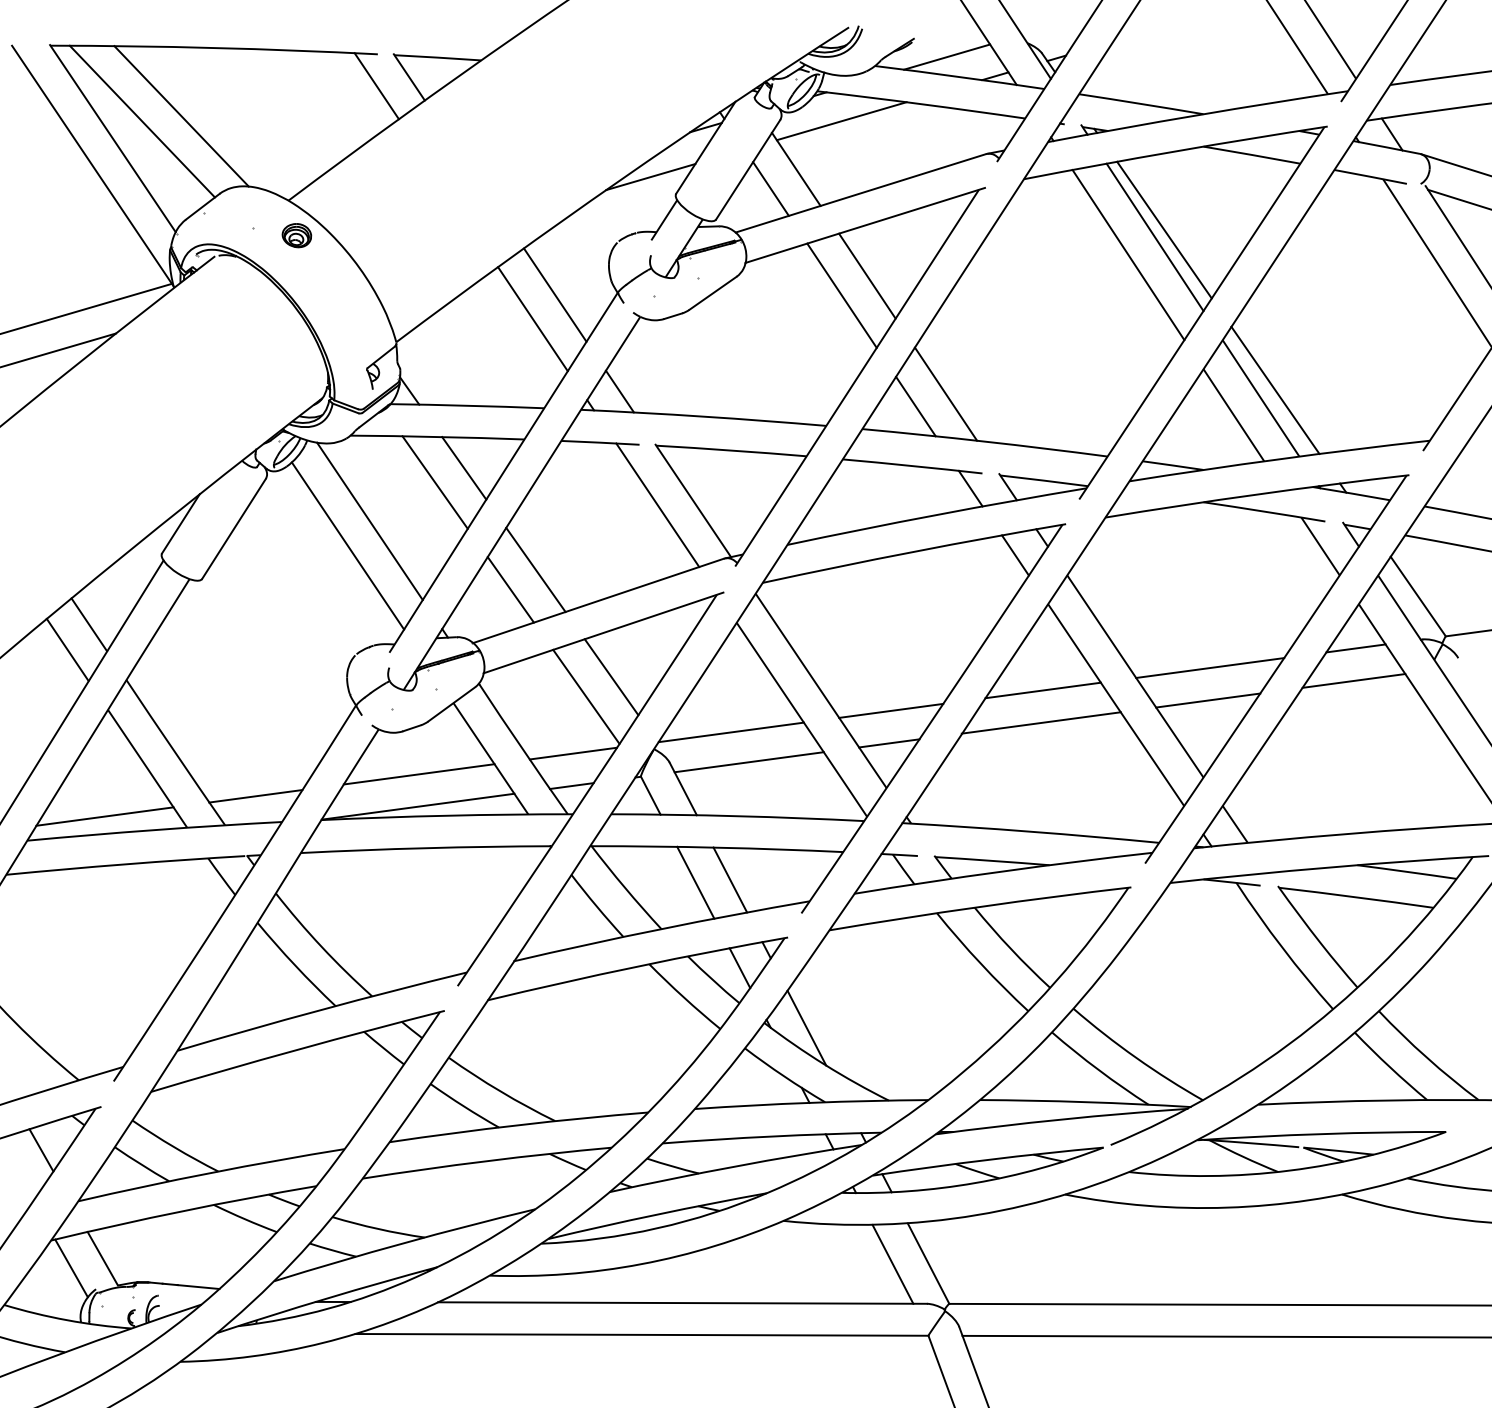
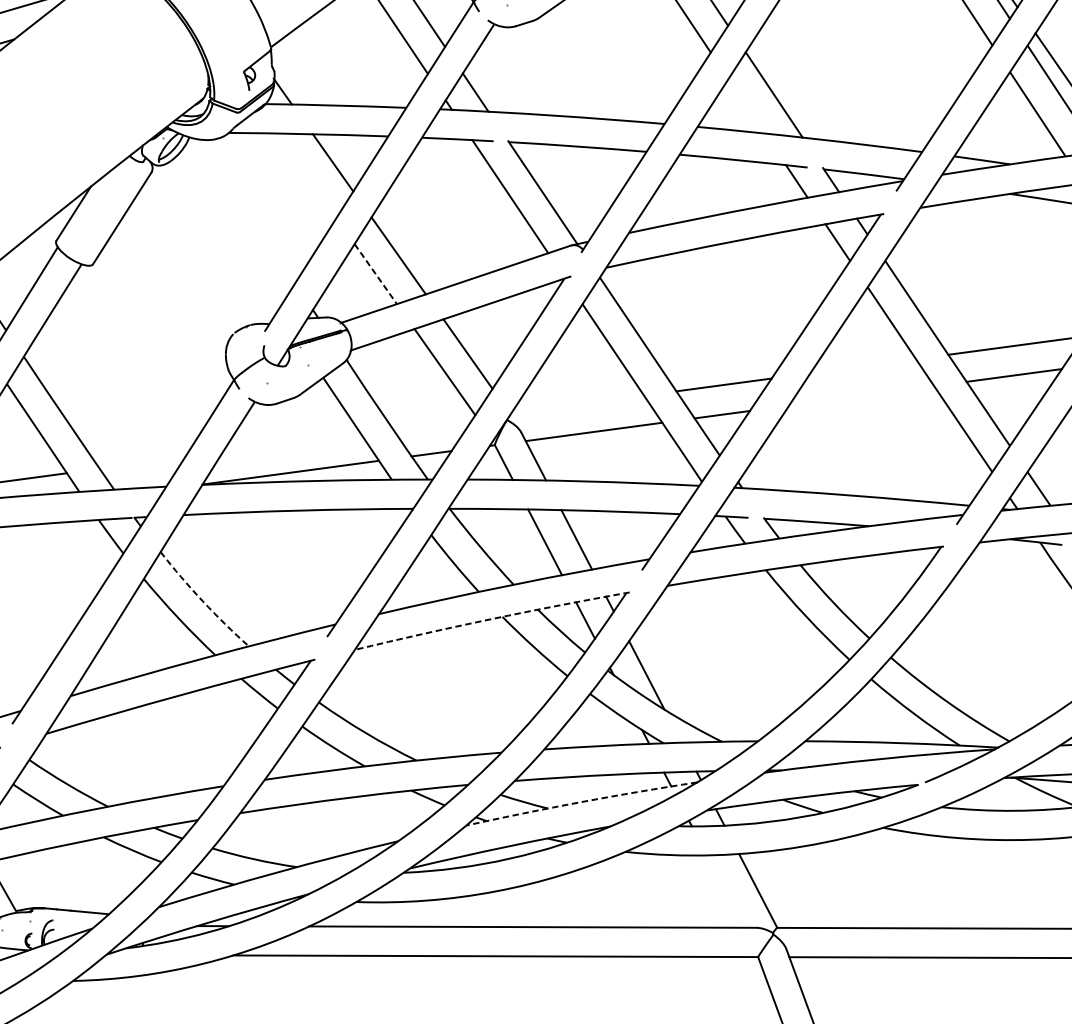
line: (915, 406) -> (746, 106), removed
line: (434, 482) -> (305, 175), removed
line: (369, 521) -> (246, 211), removed
line: (347, 545) -> (226, 233), removed
line: (511, 590) -> (376, 274), solid -> dashed
line: (1042, 690) -> (862, 366), removed
line: (1040, 722) -> (860, 395), removed
line: (730, 732) -> (576, 404), removed
line: (572, 753) -> (432, 423), removed
line: (418, 774) -> (291, 443), removed
line: (255, 796) -> (141, 463), removed
arc: (321, 947) -> (202, 601), solid -> dashed
arc: (637, 966) -> (491, 618), solid -> dashed
line: (735, 1166) -> (581, 802), solid -> dashed
line: (892, 1263) -> (725, 890), removed

